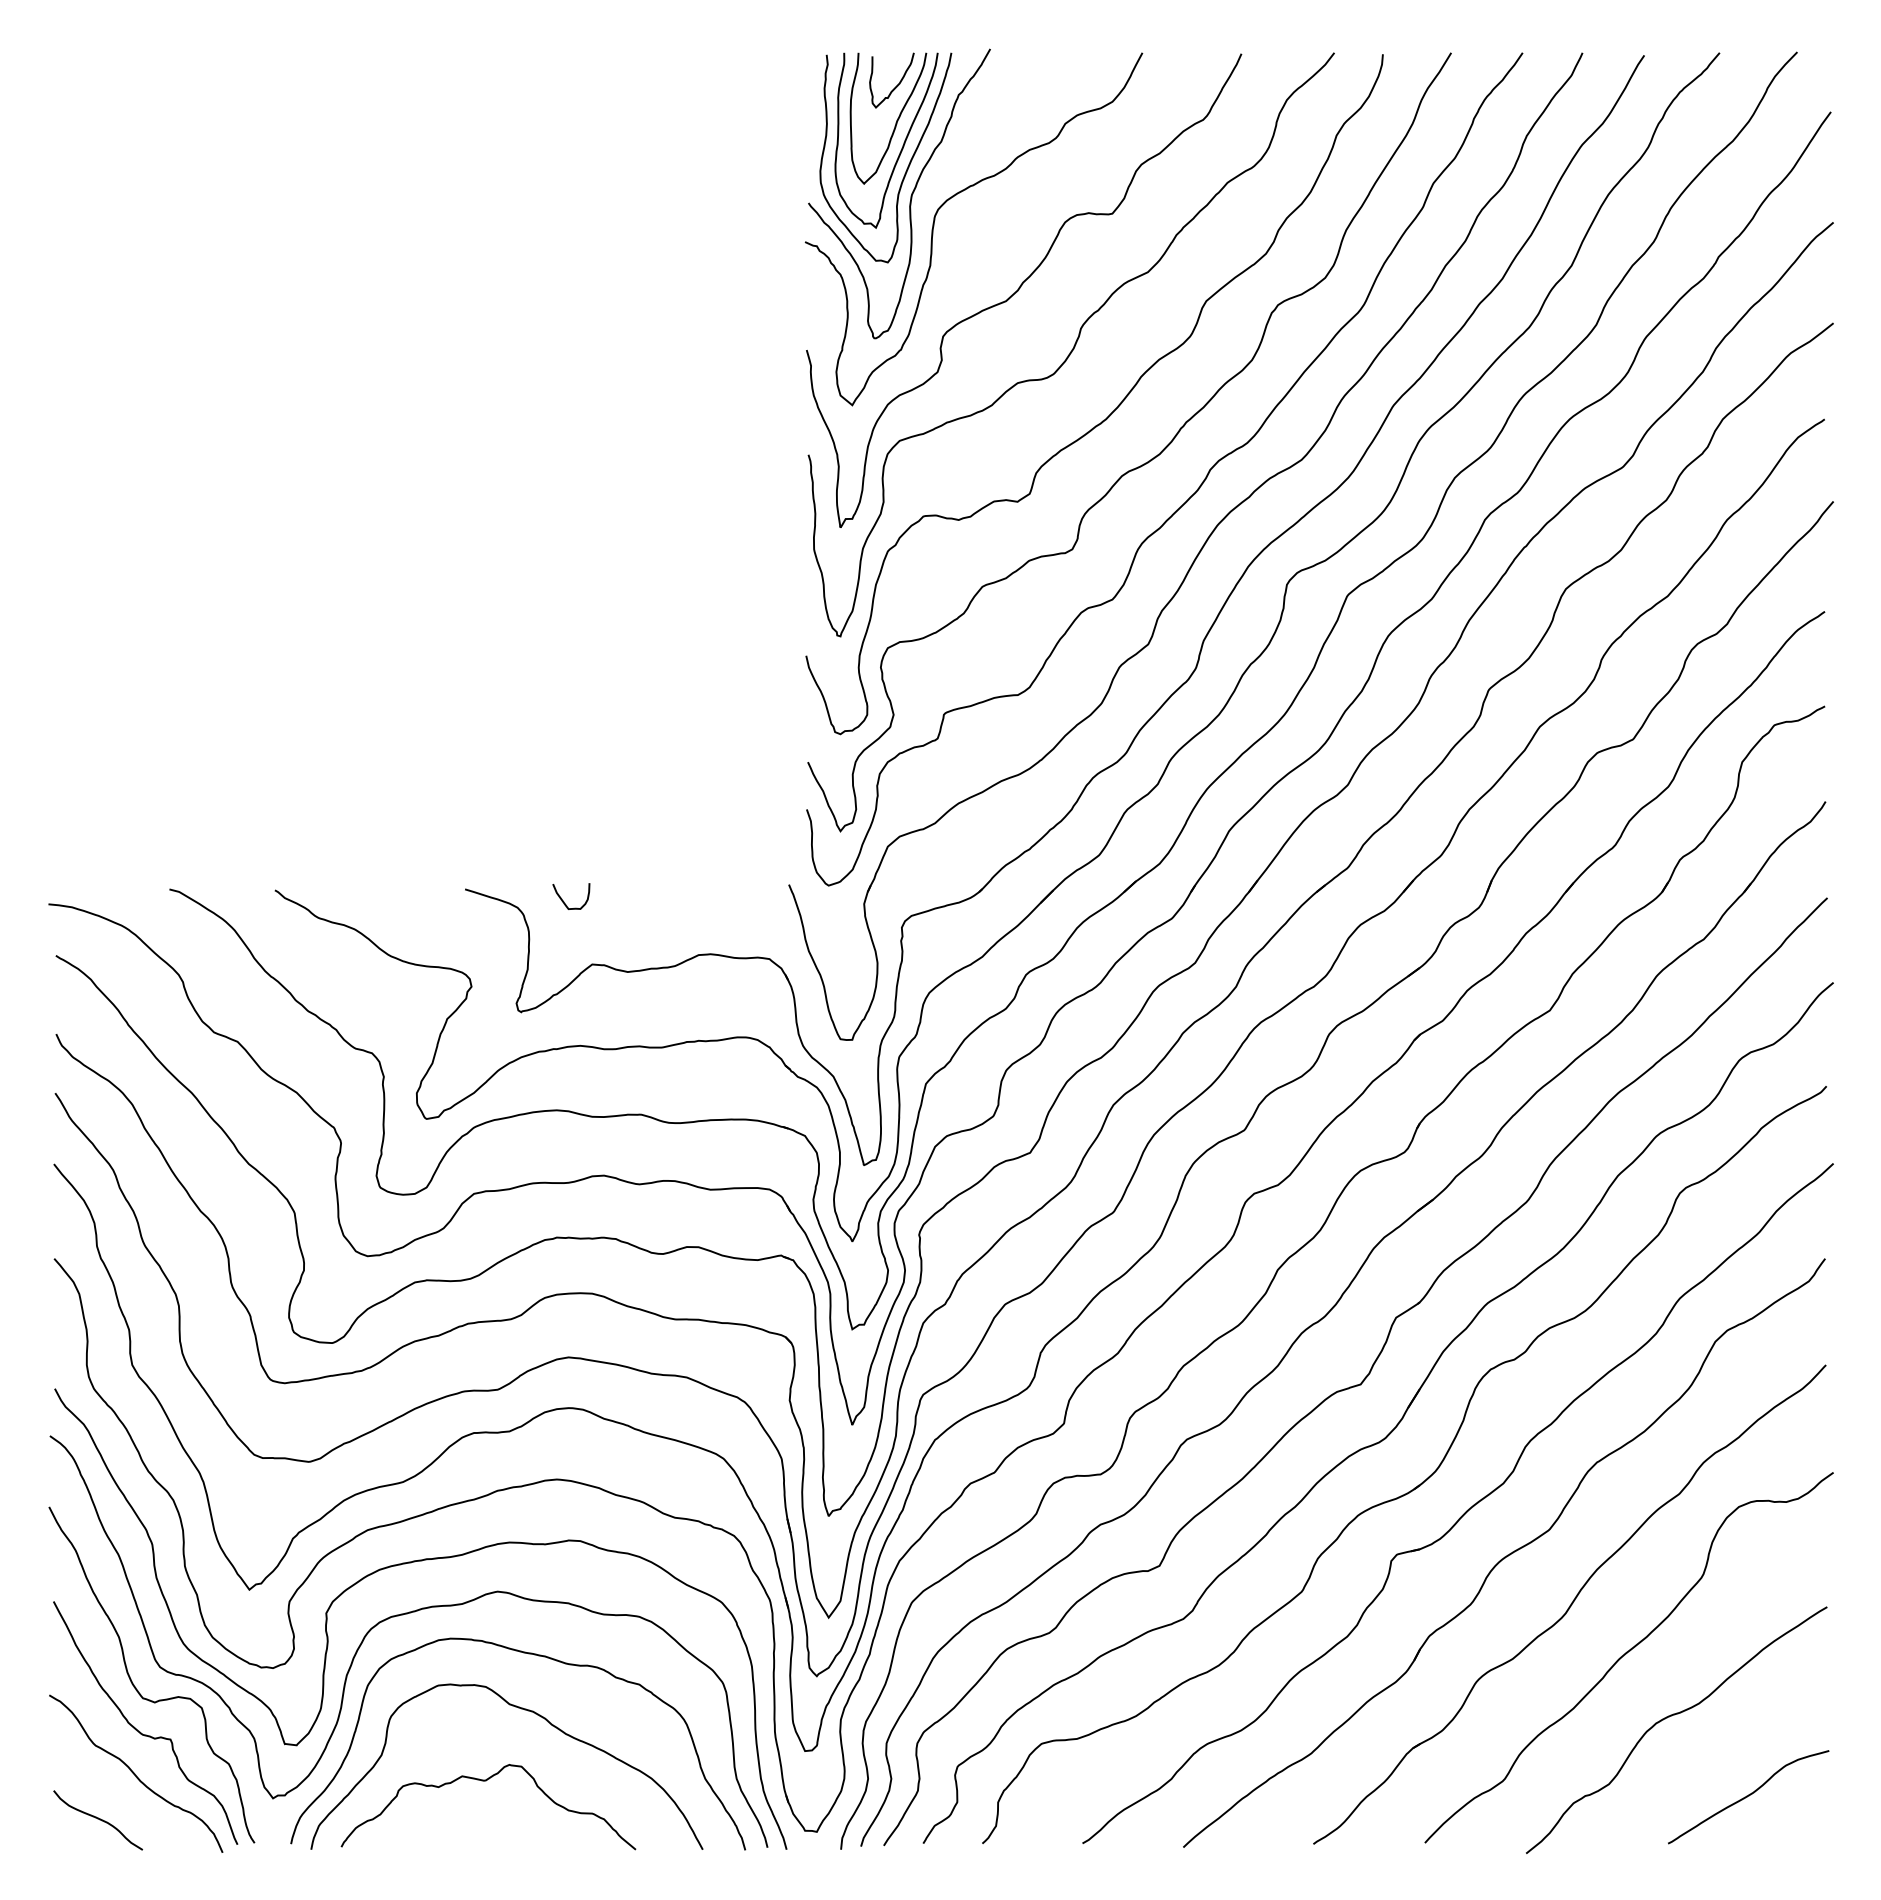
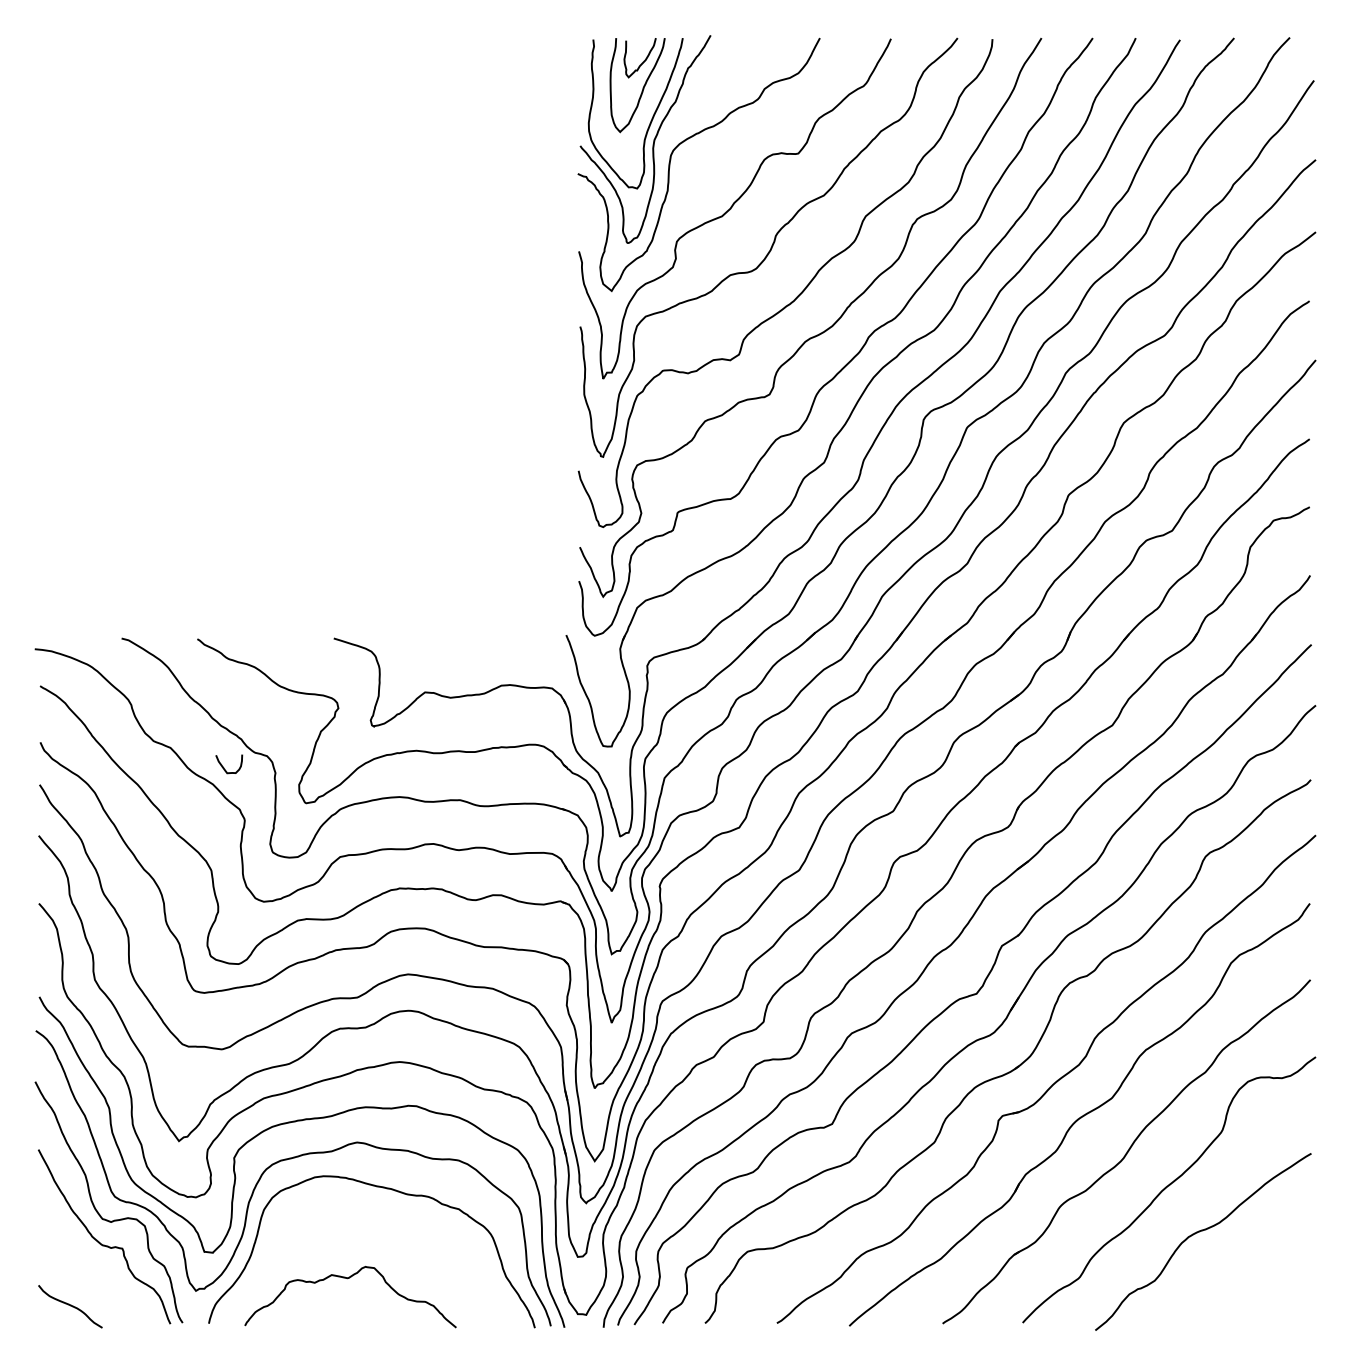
curve: (902, 145) -> (647, 104), removed
curve: (564, 901) -> (224, 767), moved
curve: (524, 1710) -> (376, 1227), removed
curve: (135, 1773) -> (97, 1273), removed
curve: (1748, 1796) -> (1254, 1289), removed

